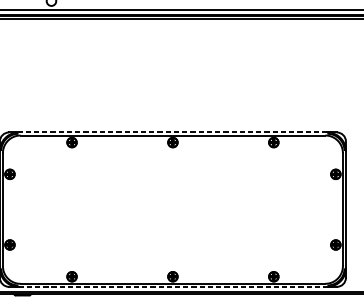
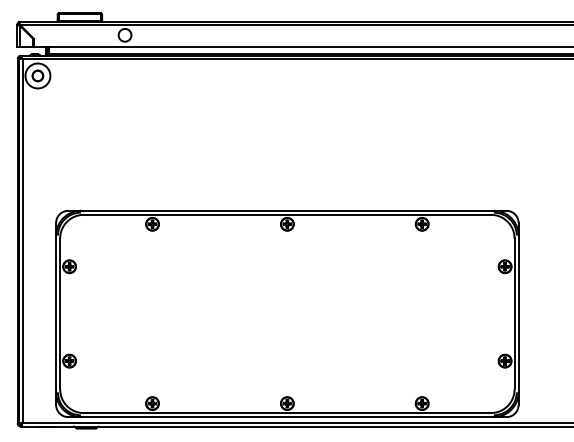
line: (172, 132) -> (286, 210), dashed -> solid
line: (173, 287) -> (287, 417), dashed -> solid

